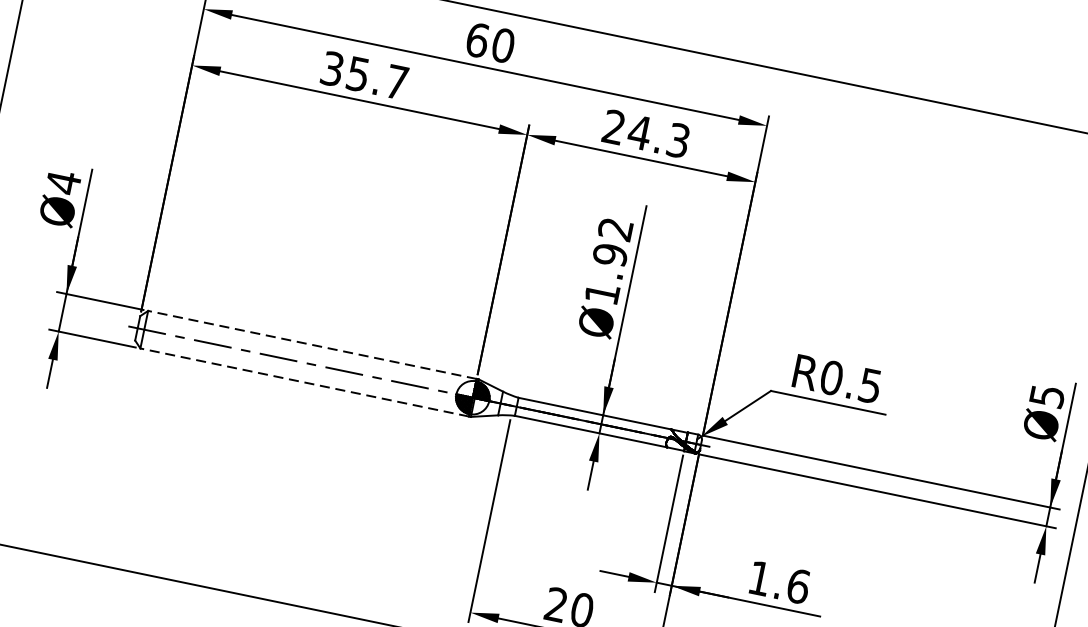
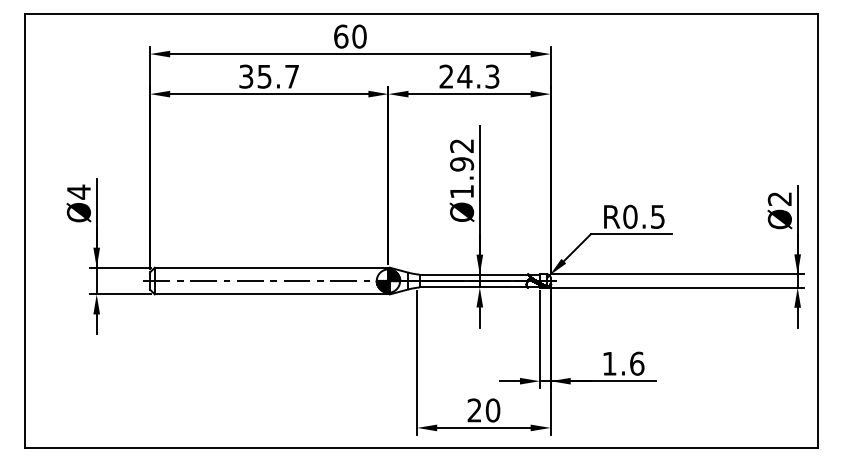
line: (312, 344) -> (271, 267), dashed -> solid
line: (304, 382) -> (271, 294), dashed -> solid
text: (1046, 395) -> (779, 198), Ø5 -> Ø2

